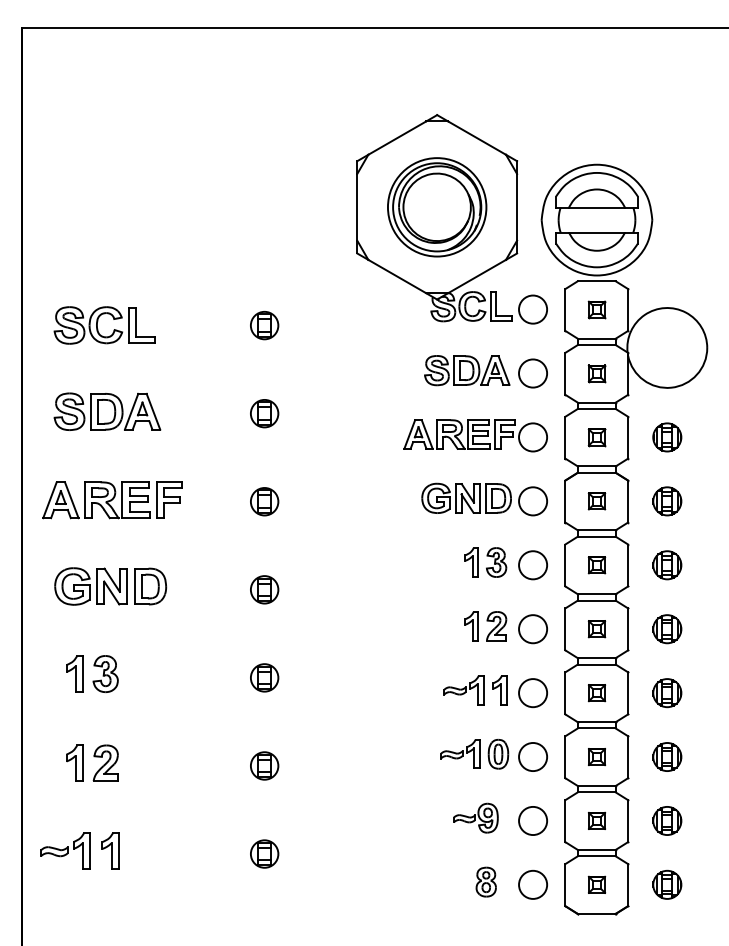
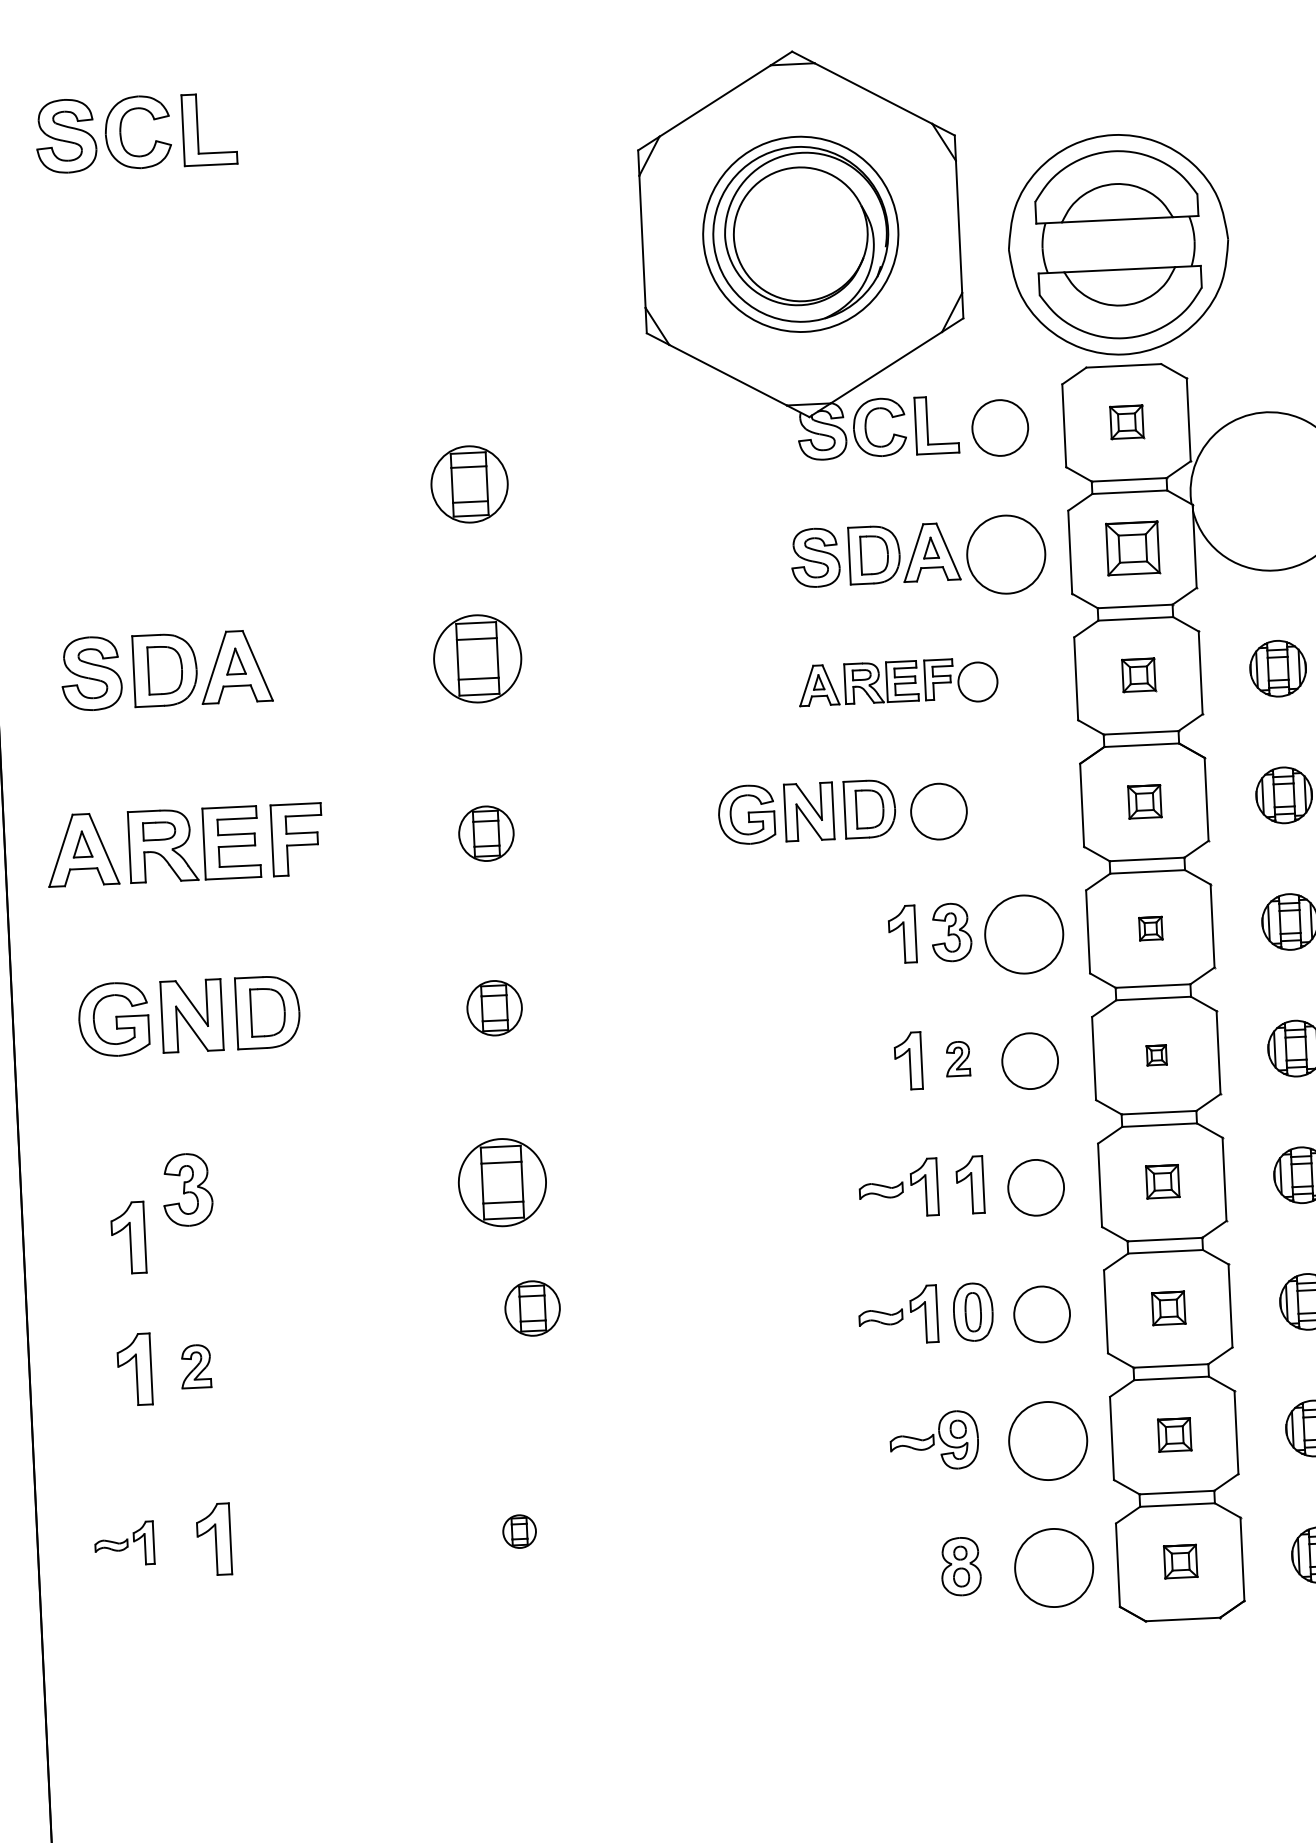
part: (97, 325) -> (121, 133), moved
part: (264, 325) -> (469, 484), size x1.4
circle: (533, 373) -> (1007, 554), size x1.4
part: (596, 373) -> (1131, 548), size x1.6
part: (264, 413) -> (477, 658), size x1.6
part: (475, 435) -> (897, 682), size x0.7
part: (484, 499) -> (842, 812), moved
circle: (533, 565) -> (1025, 934), size x1.4
part: (596, 565) -> (1149, 929), size x0.7
part: (496, 626) -> (957, 1059), size x0.6
part: (596, 629) -> (1155, 1055), size x0.6
part: (74, 673) -> (127, 1237), moved
part: (264, 677) -> (502, 1181), size x1.6
part: (105, 762) -> (195, 1365), size x0.6
part: (264, 765) -> (532, 1307), moved
circle: (532, 820) -> (1046, 1440), size x1.4
part: (65, 850) -> (124, 1543), size x0.6
part: (264, 853) -> (519, 1530), size x0.6
circle: (532, 884) -> (1052, 1566), size x1.4

